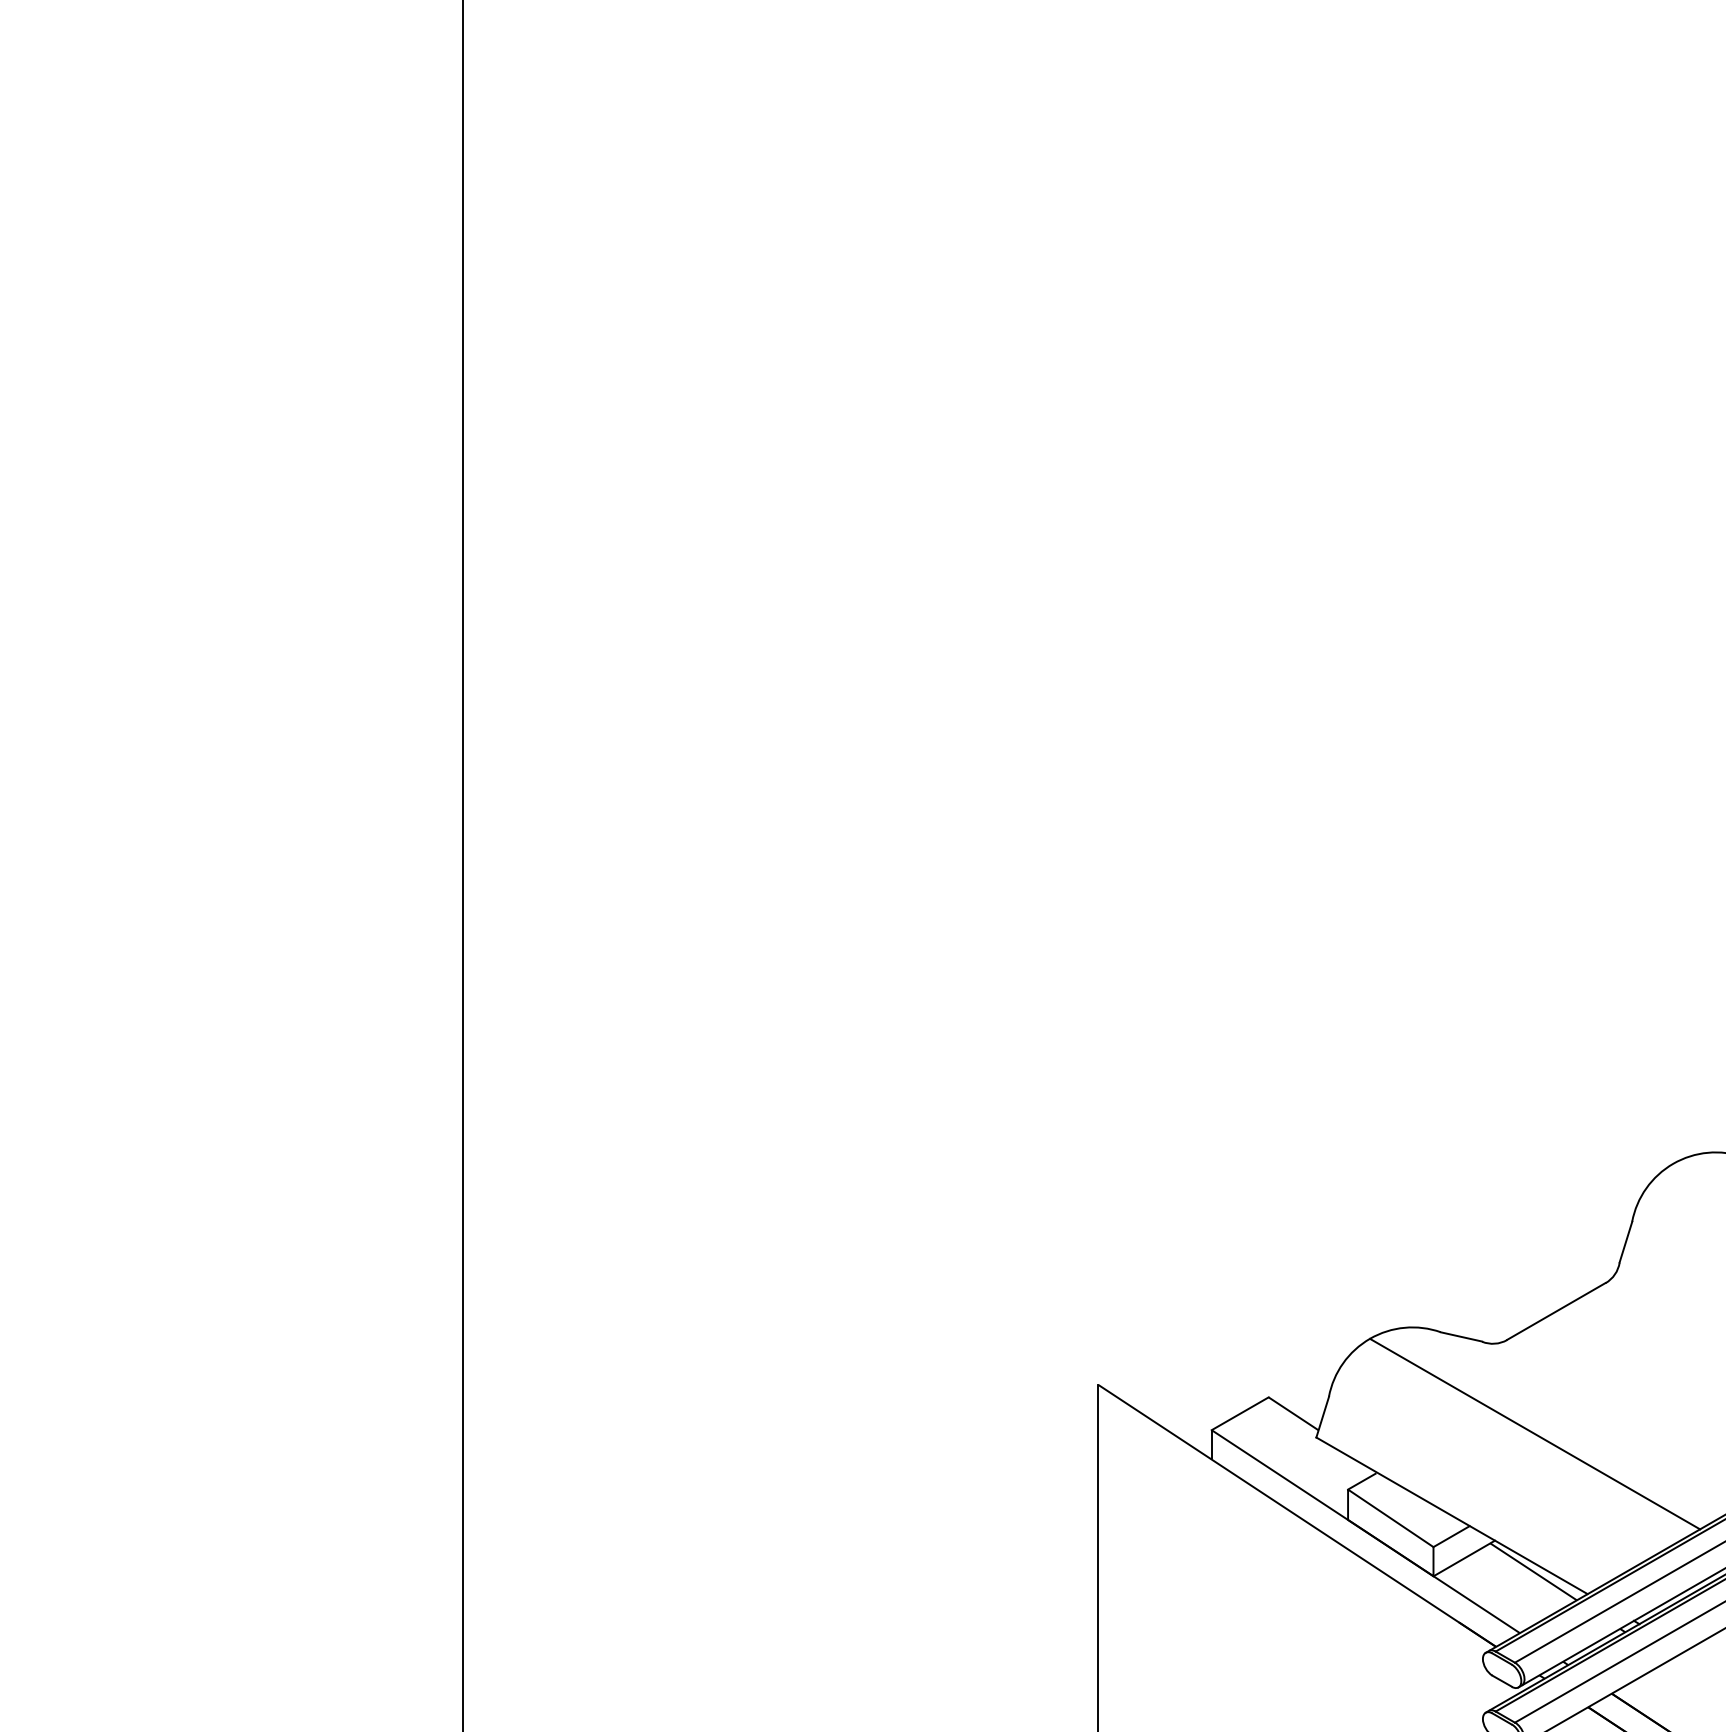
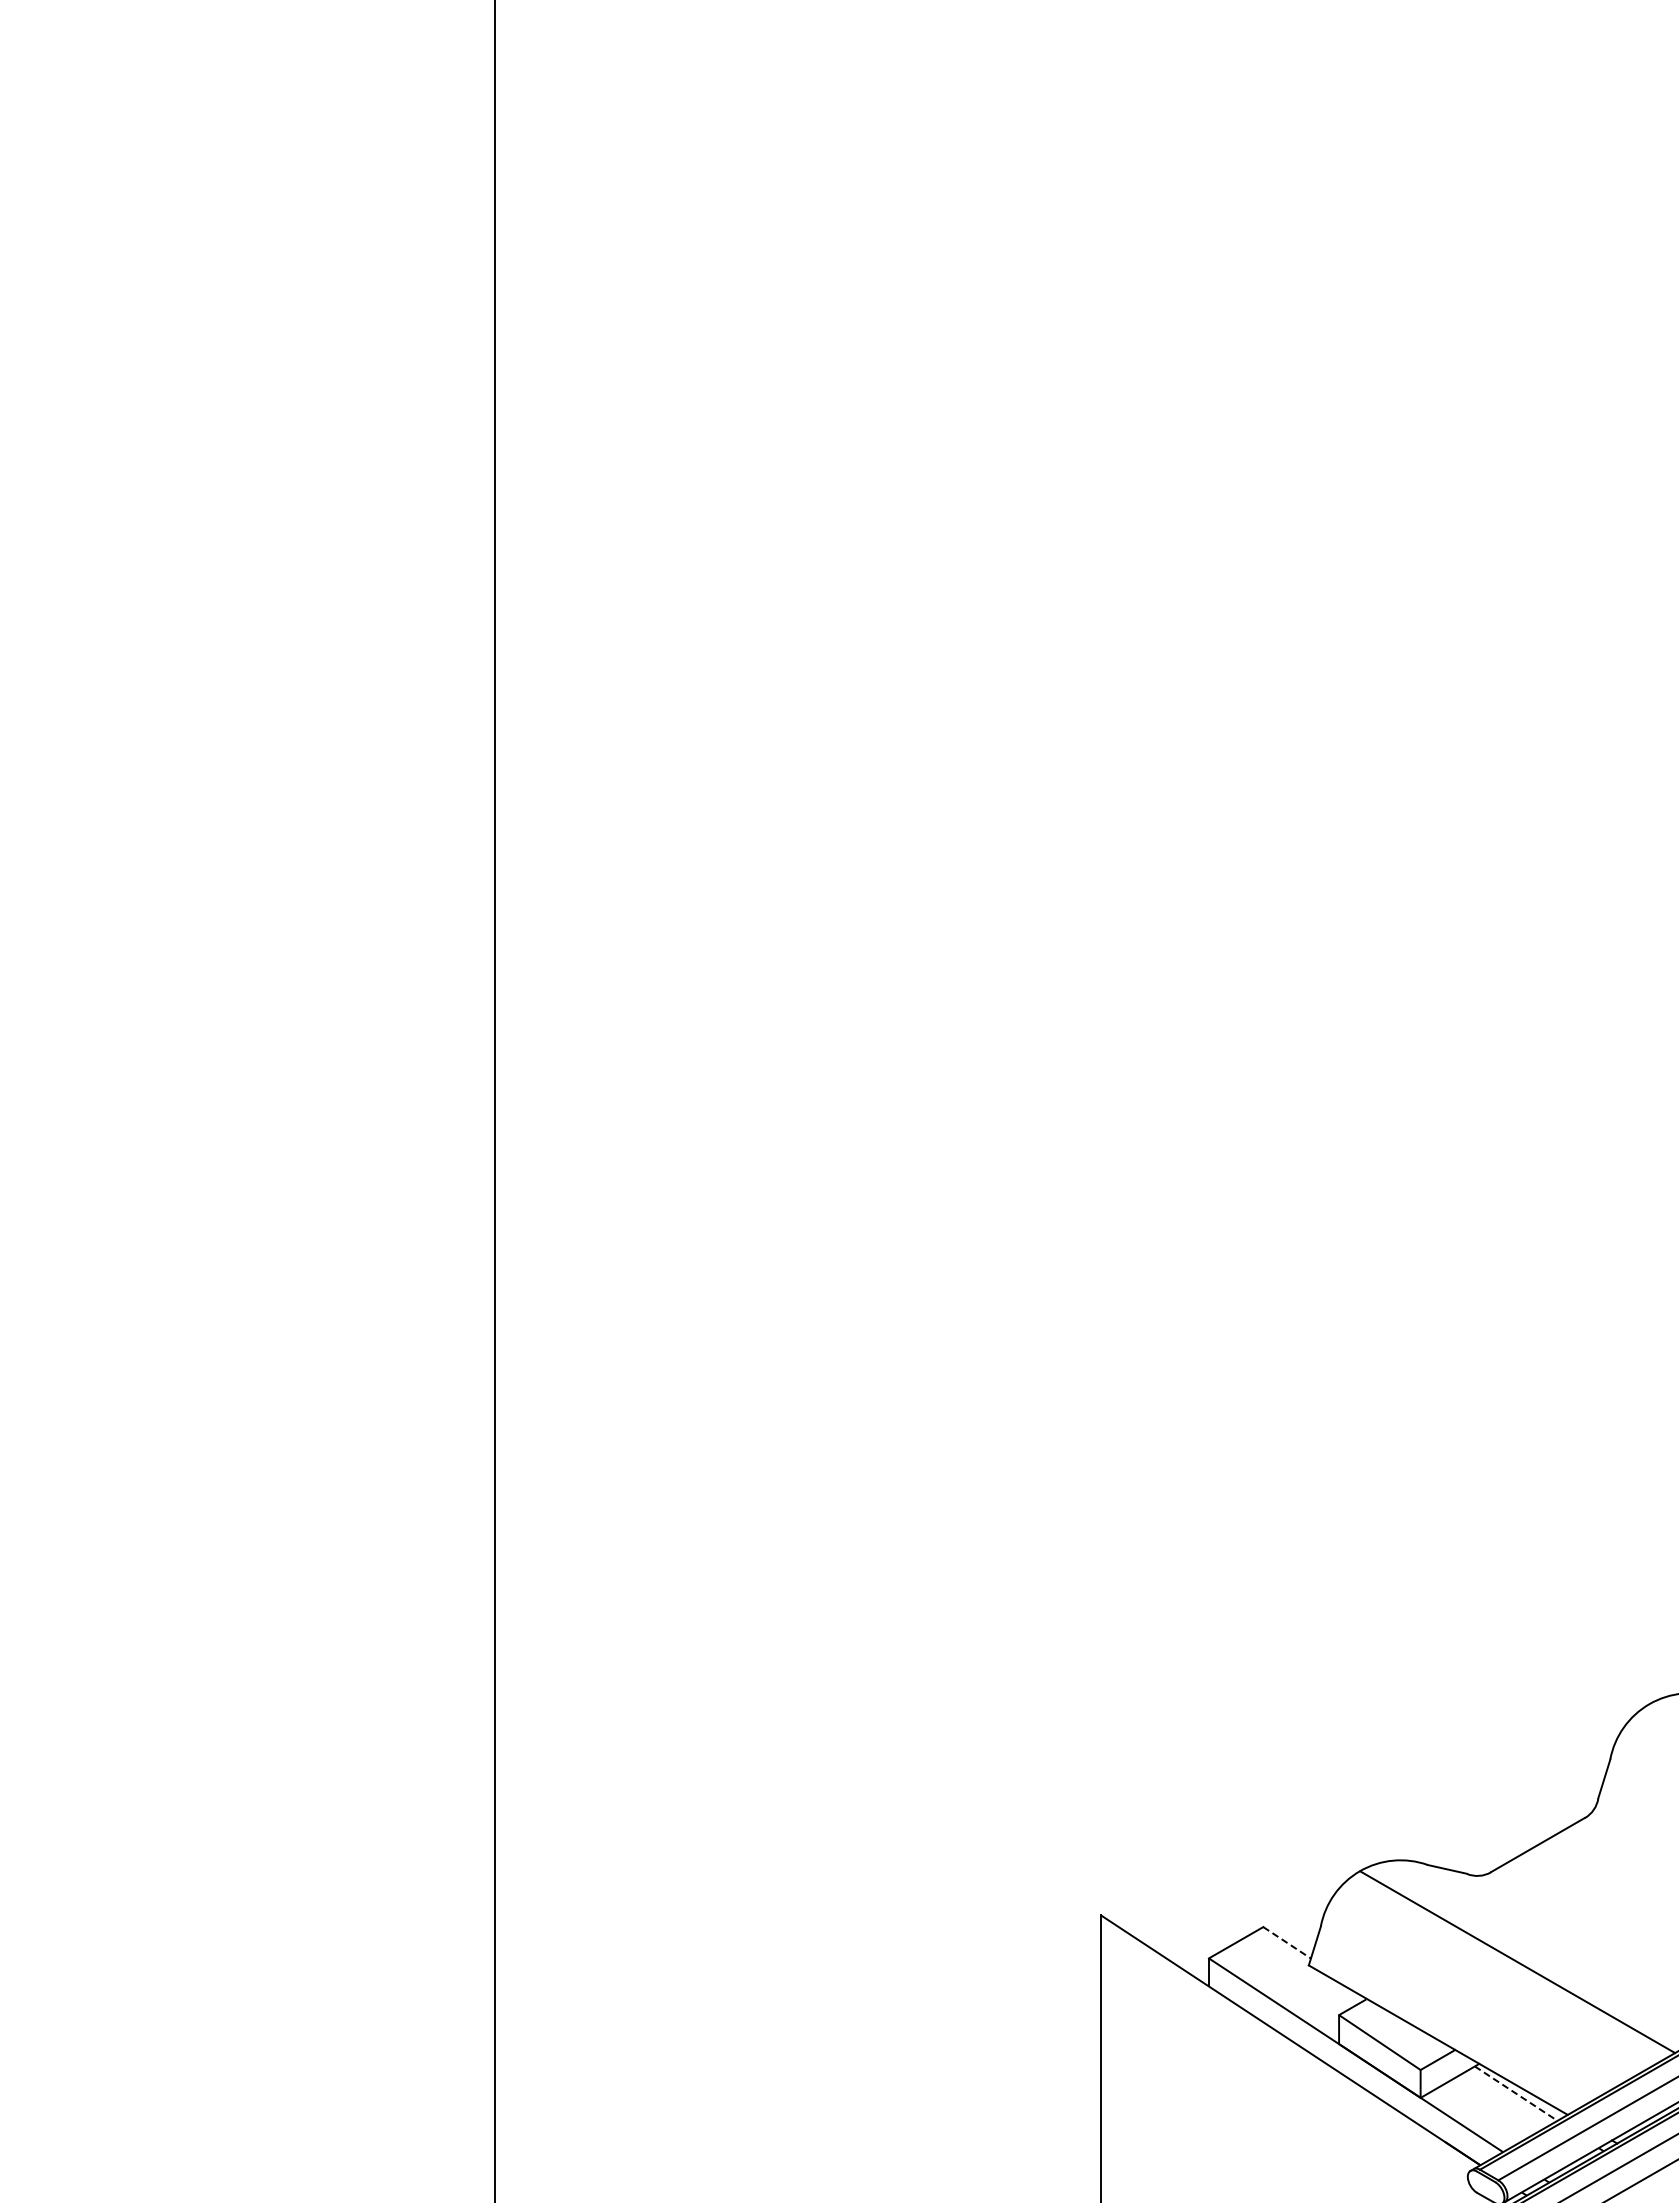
line: (1294, 1413) -> (1287, 1942), solid -> dashed
line: (1533, 1571) -> (1516, 2093), solid -> dashed

